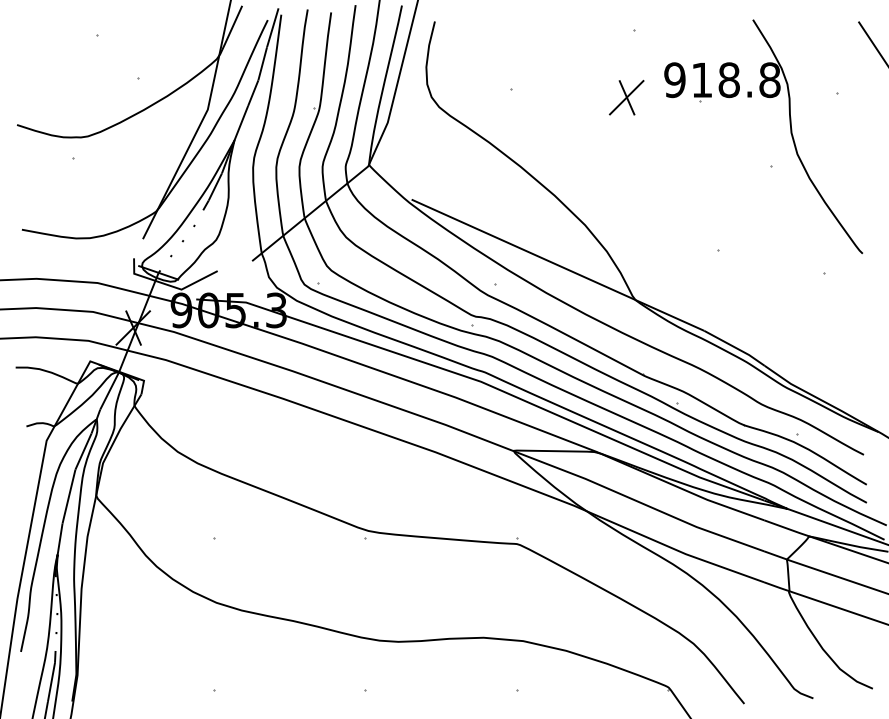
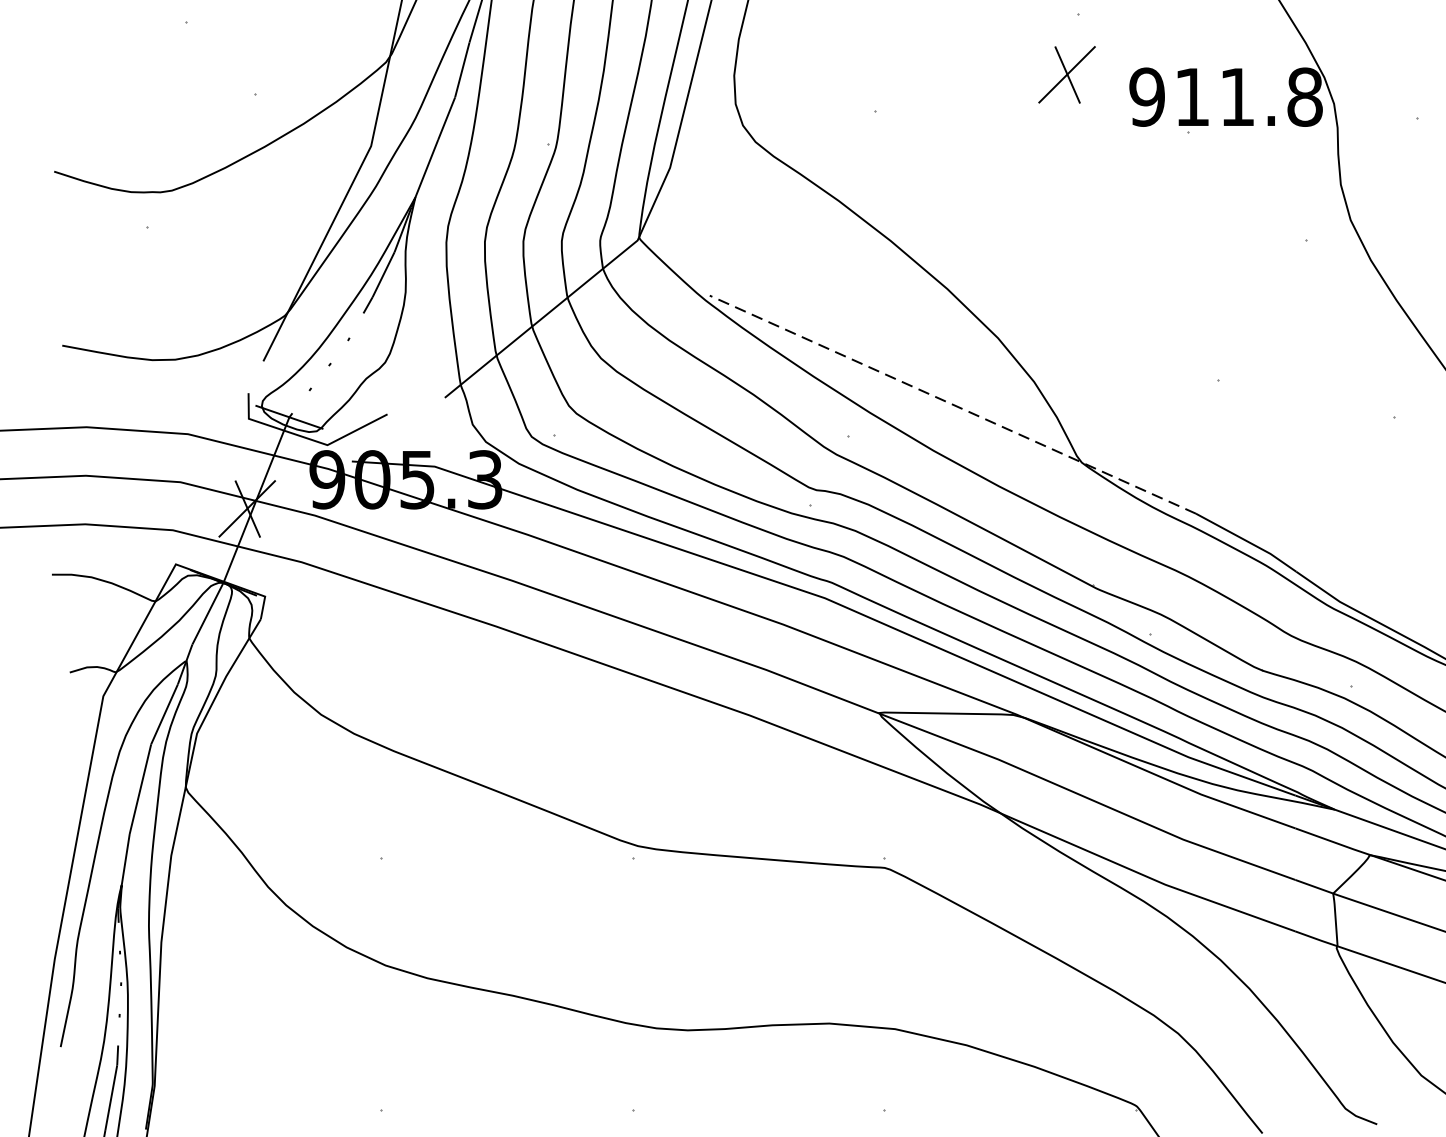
text: (728, 80) -> (1236, 97), 918.8 -> 911.8
part: (626, 97) -> (1066, 74), moved
line: (557, 265) -> (952, 405), solid -> dashed

